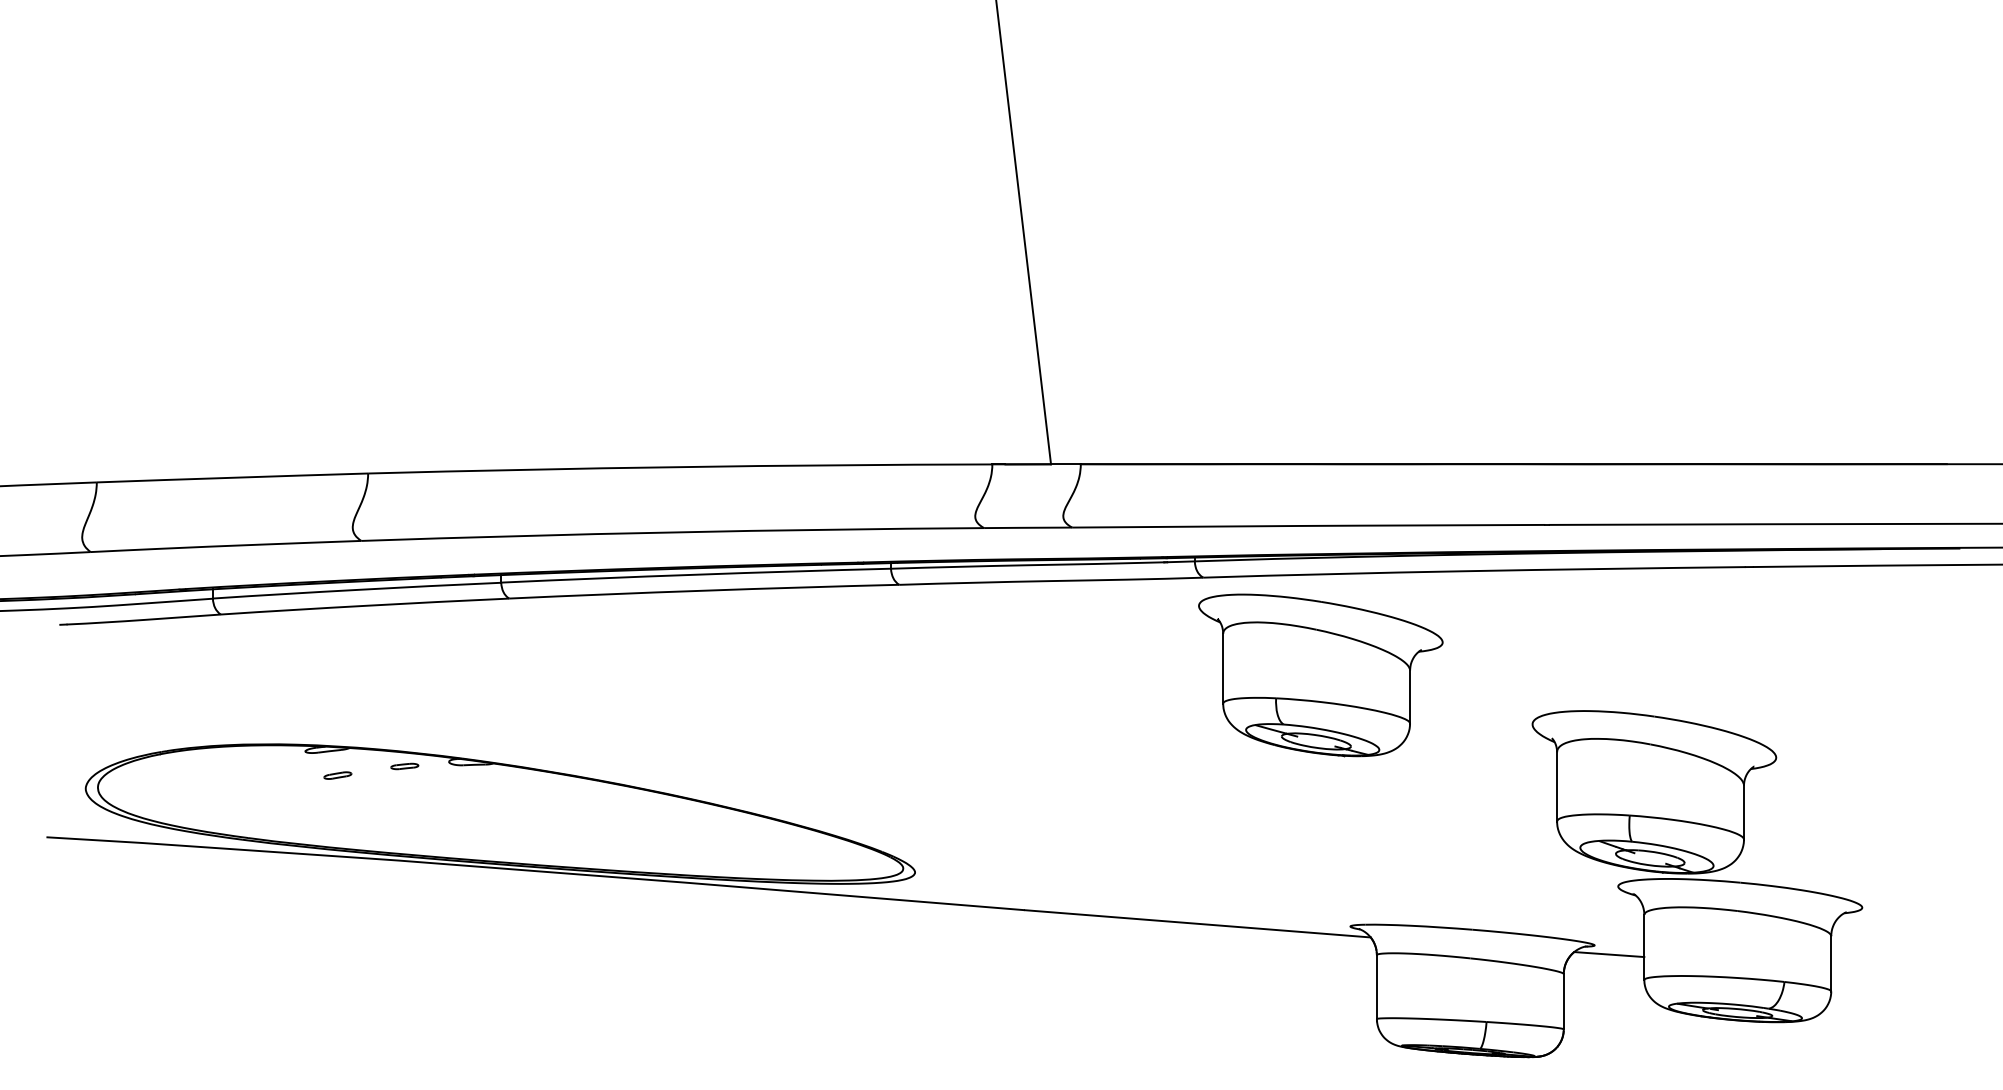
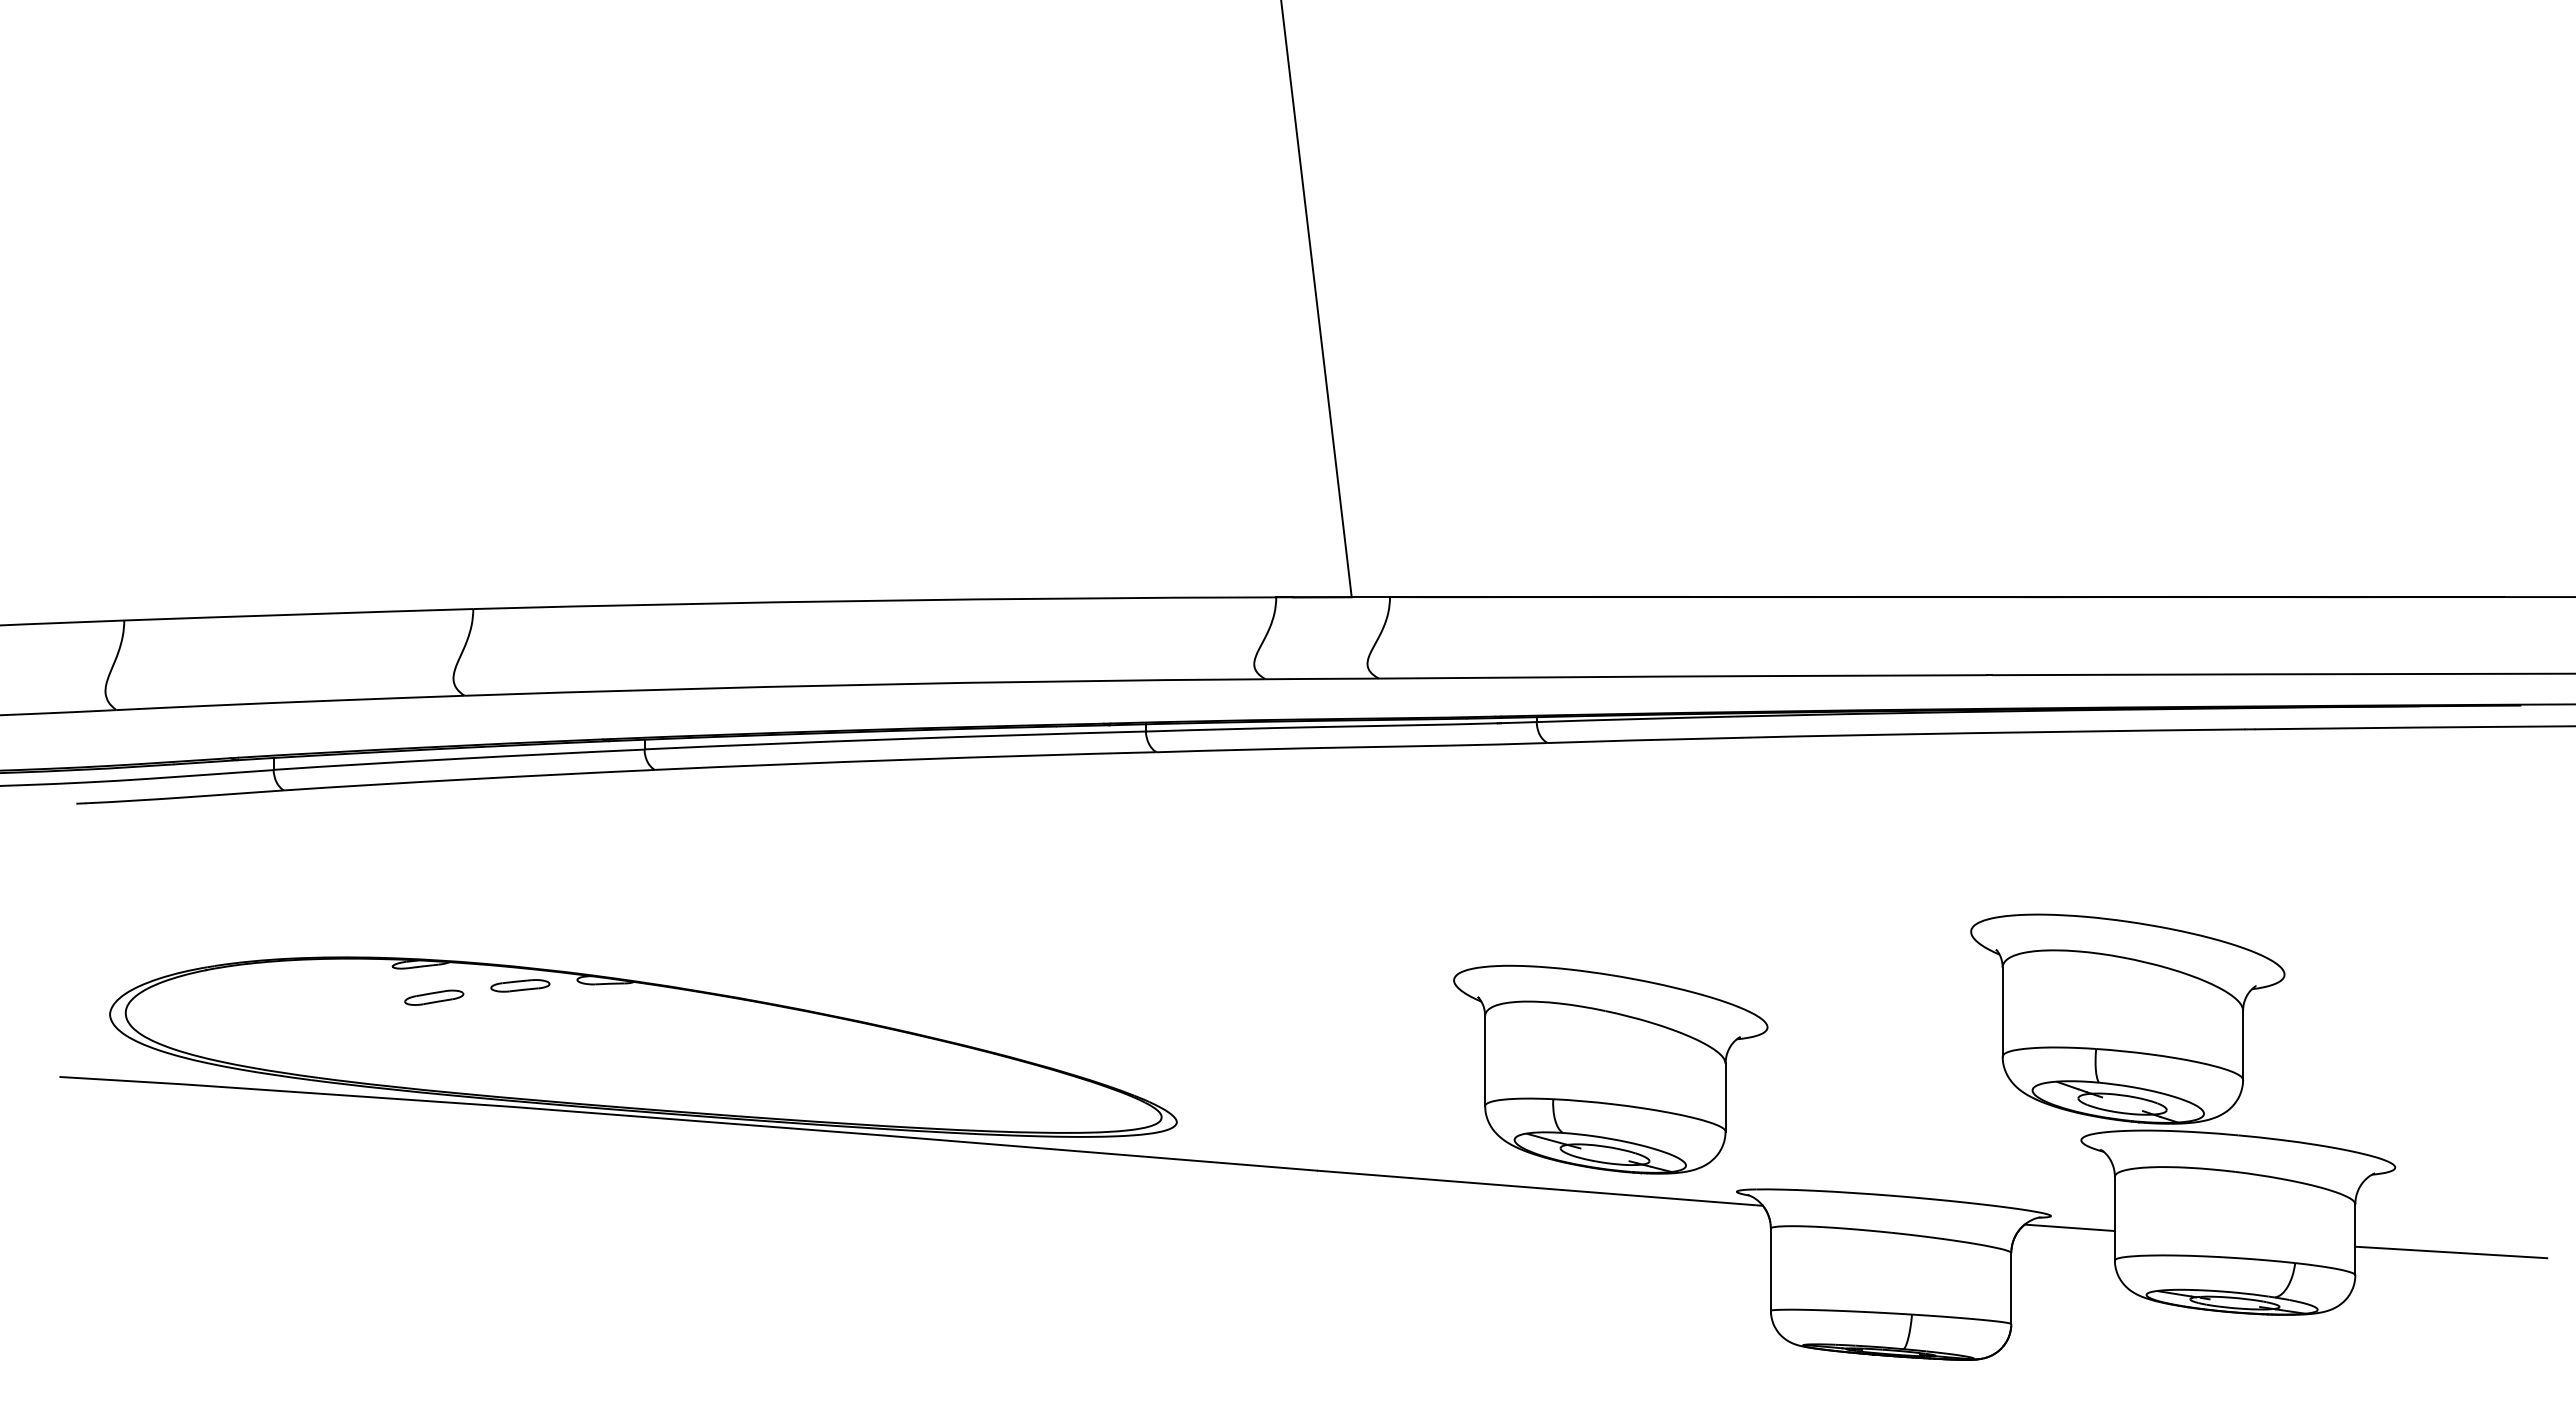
part: (1320, 675) -> (1610, 1069), moved
part: (404, 766) -> (520, 985), size x1.67
part: (337, 775) -> (434, 997), size x1.67
line: (1906, 973) -> (2451, 1252), added

